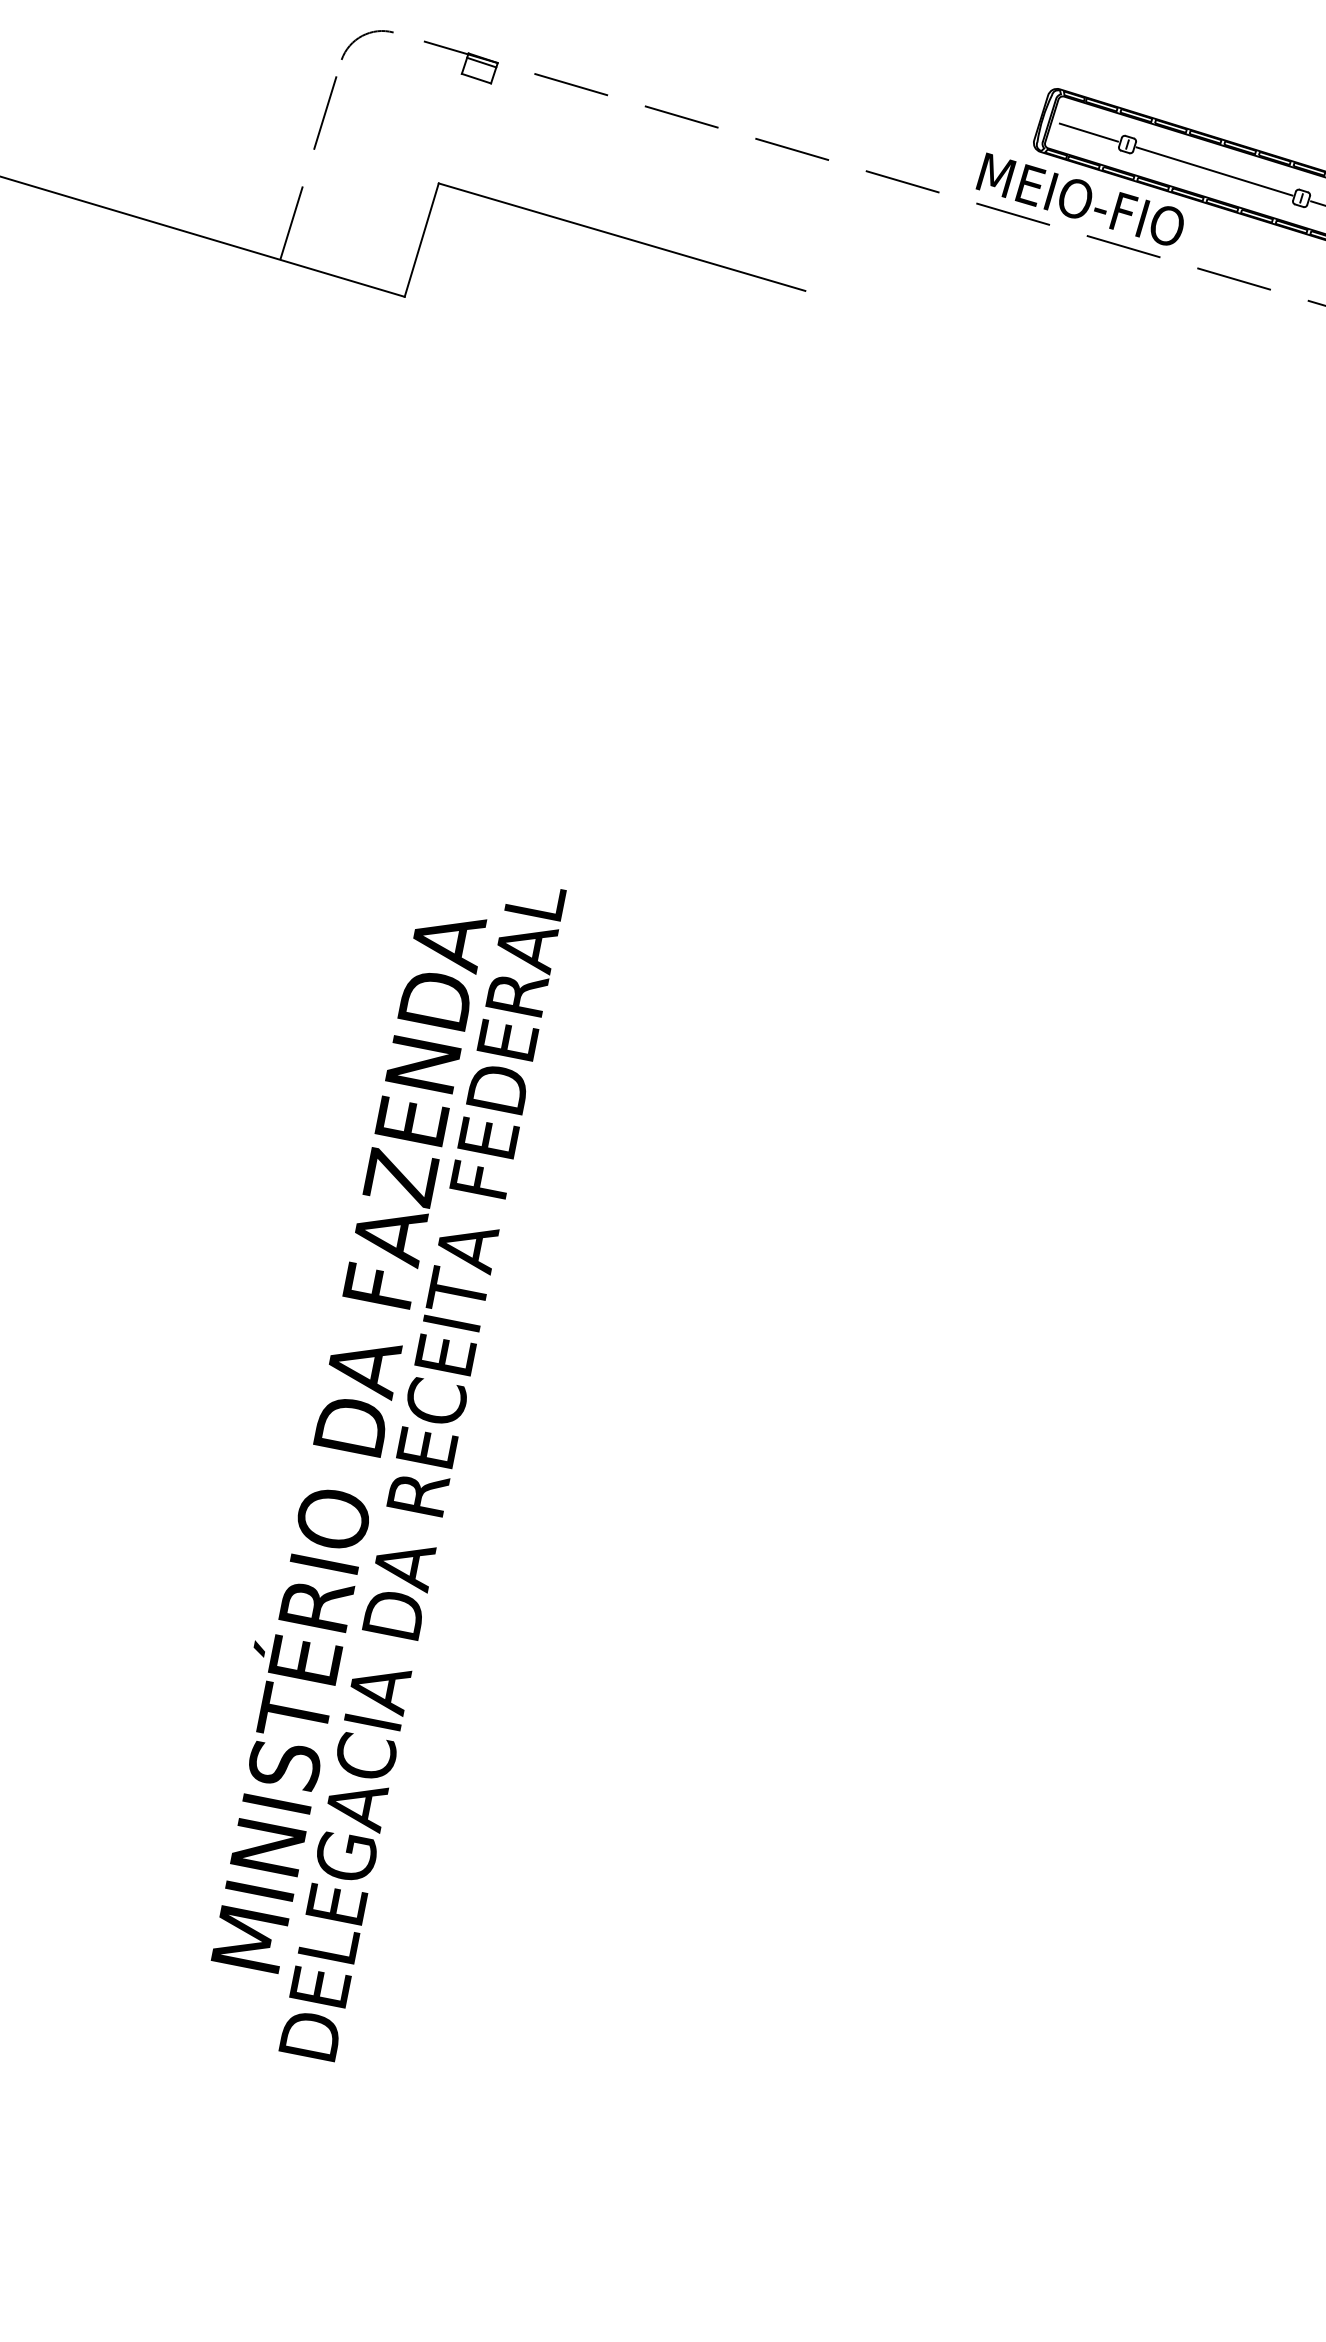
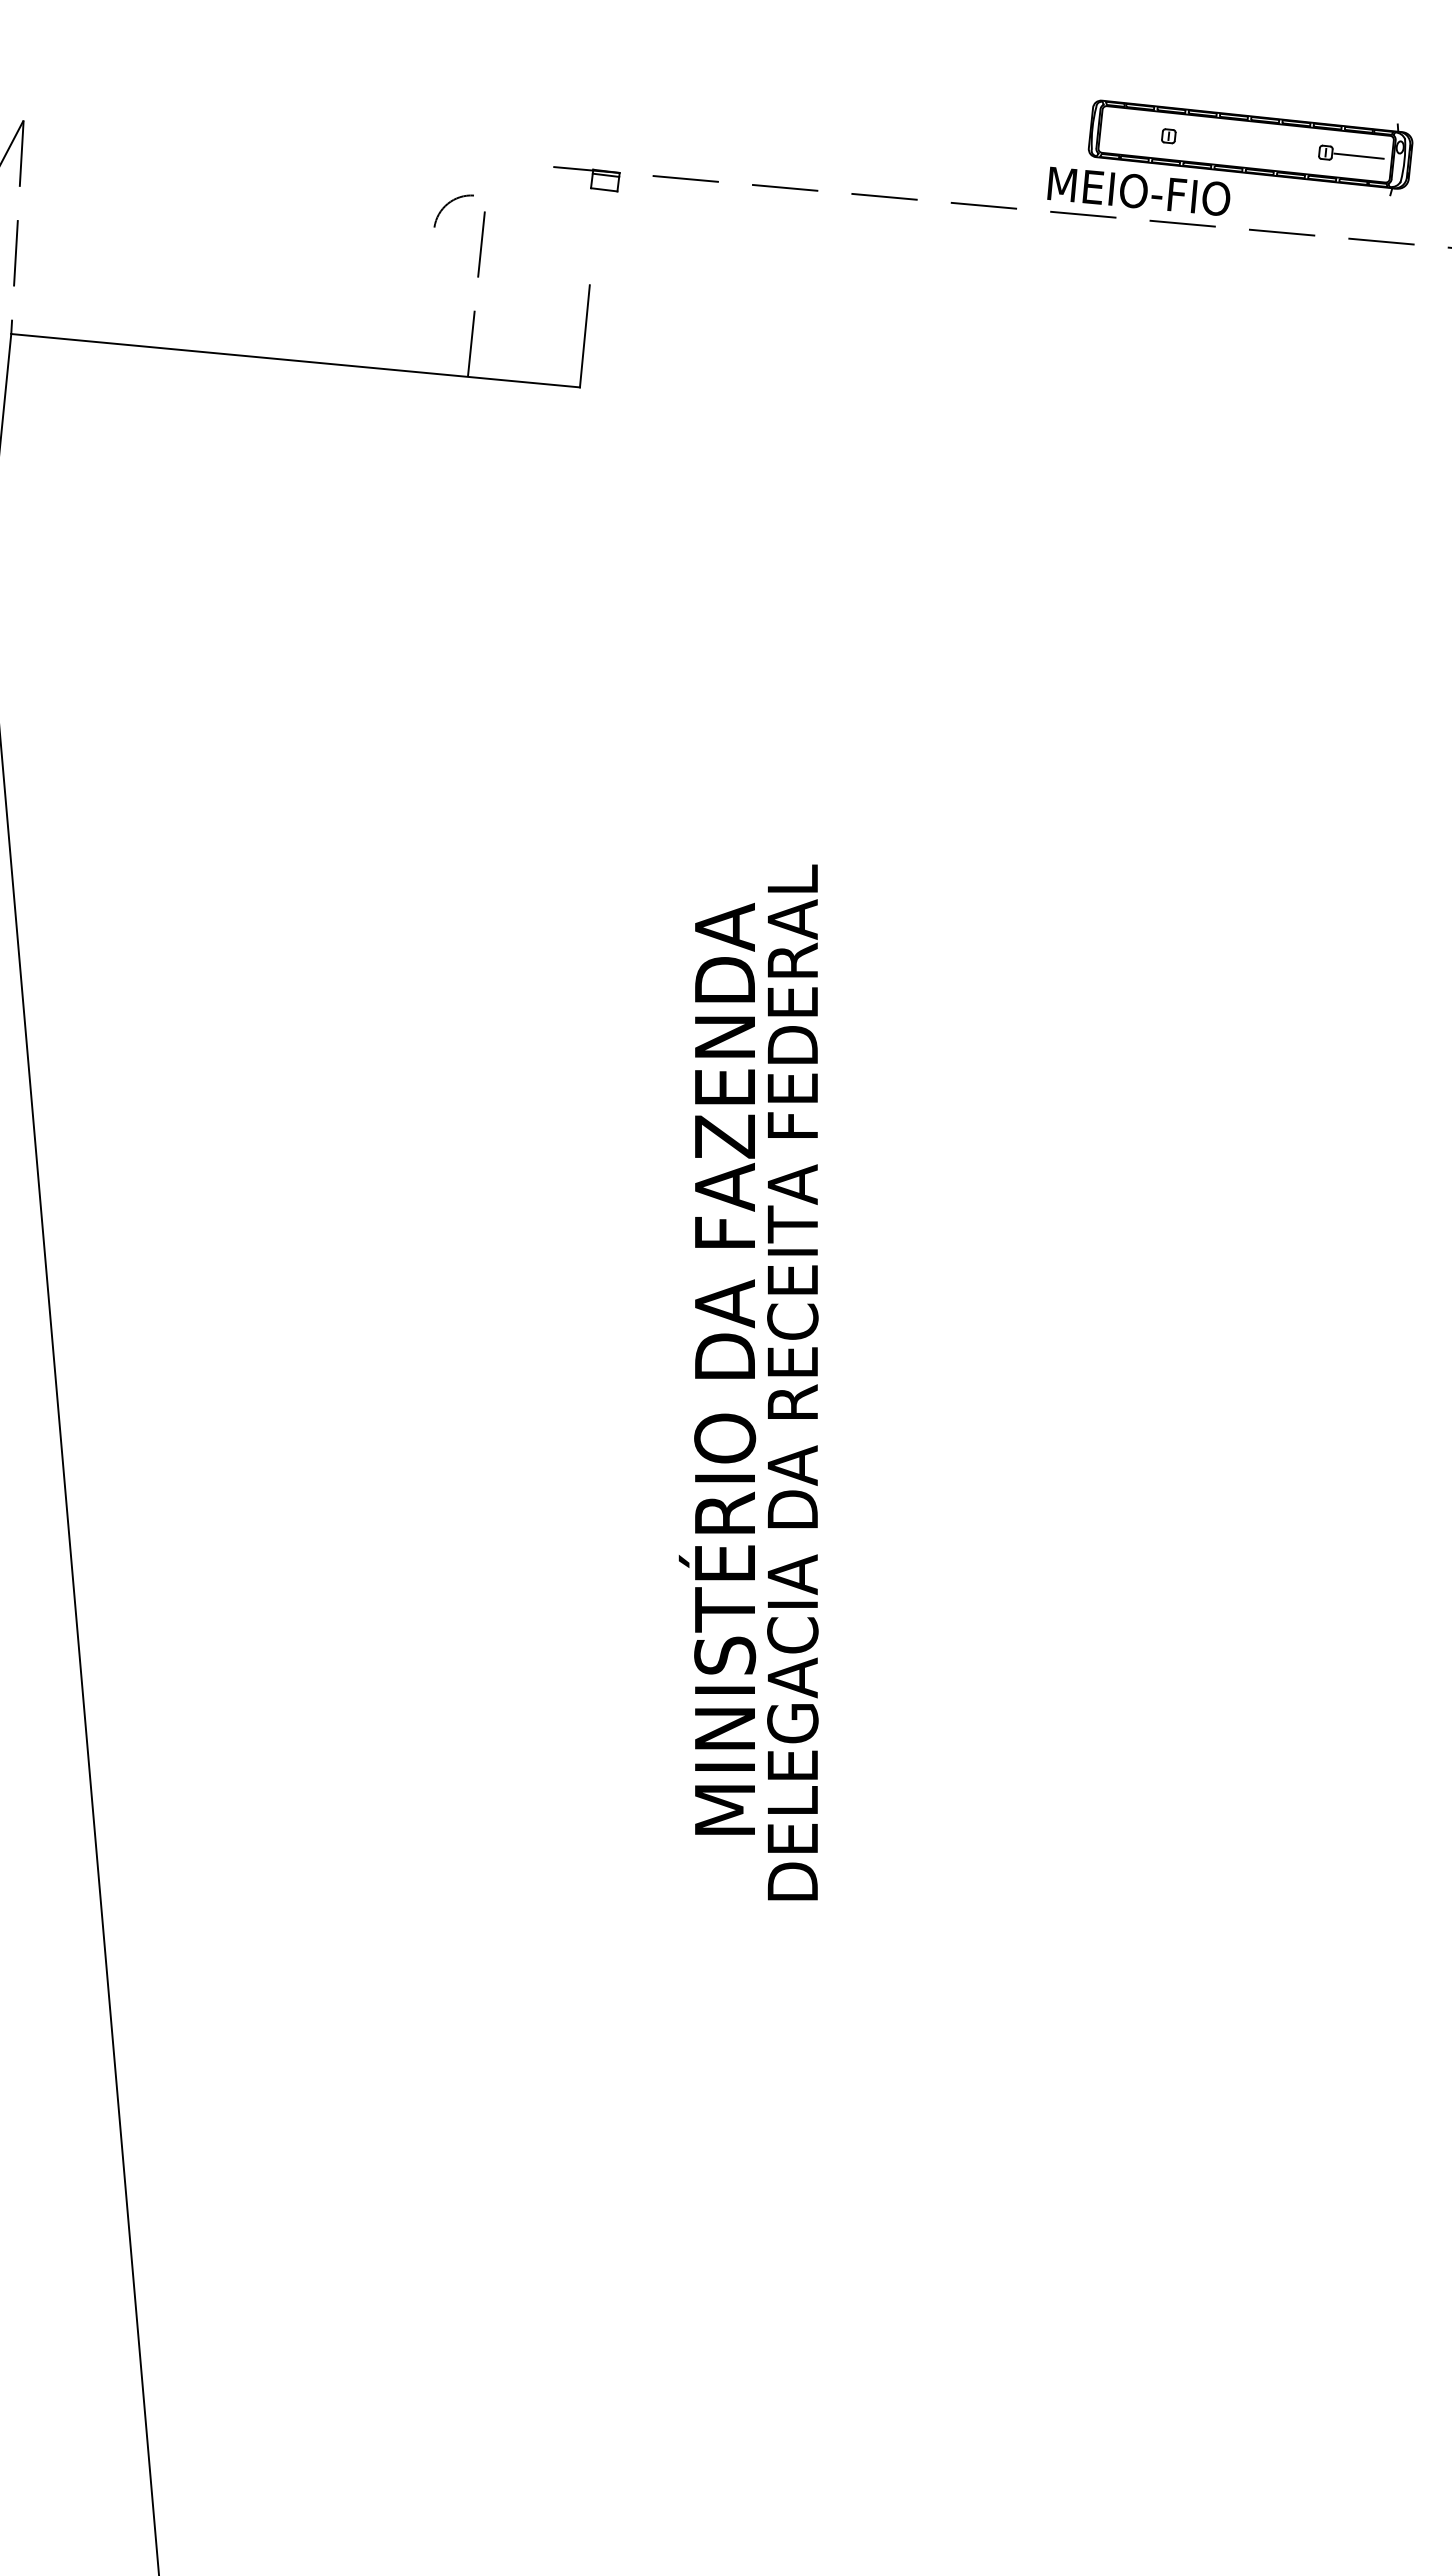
arc: (362, 36) -> (448, 204), moved
line: (1088, 132) -> (1133, 132), removed
line: (1214, 171) -> (1247, 144), removed
line: (621, 236) -> (754, 299), removed

